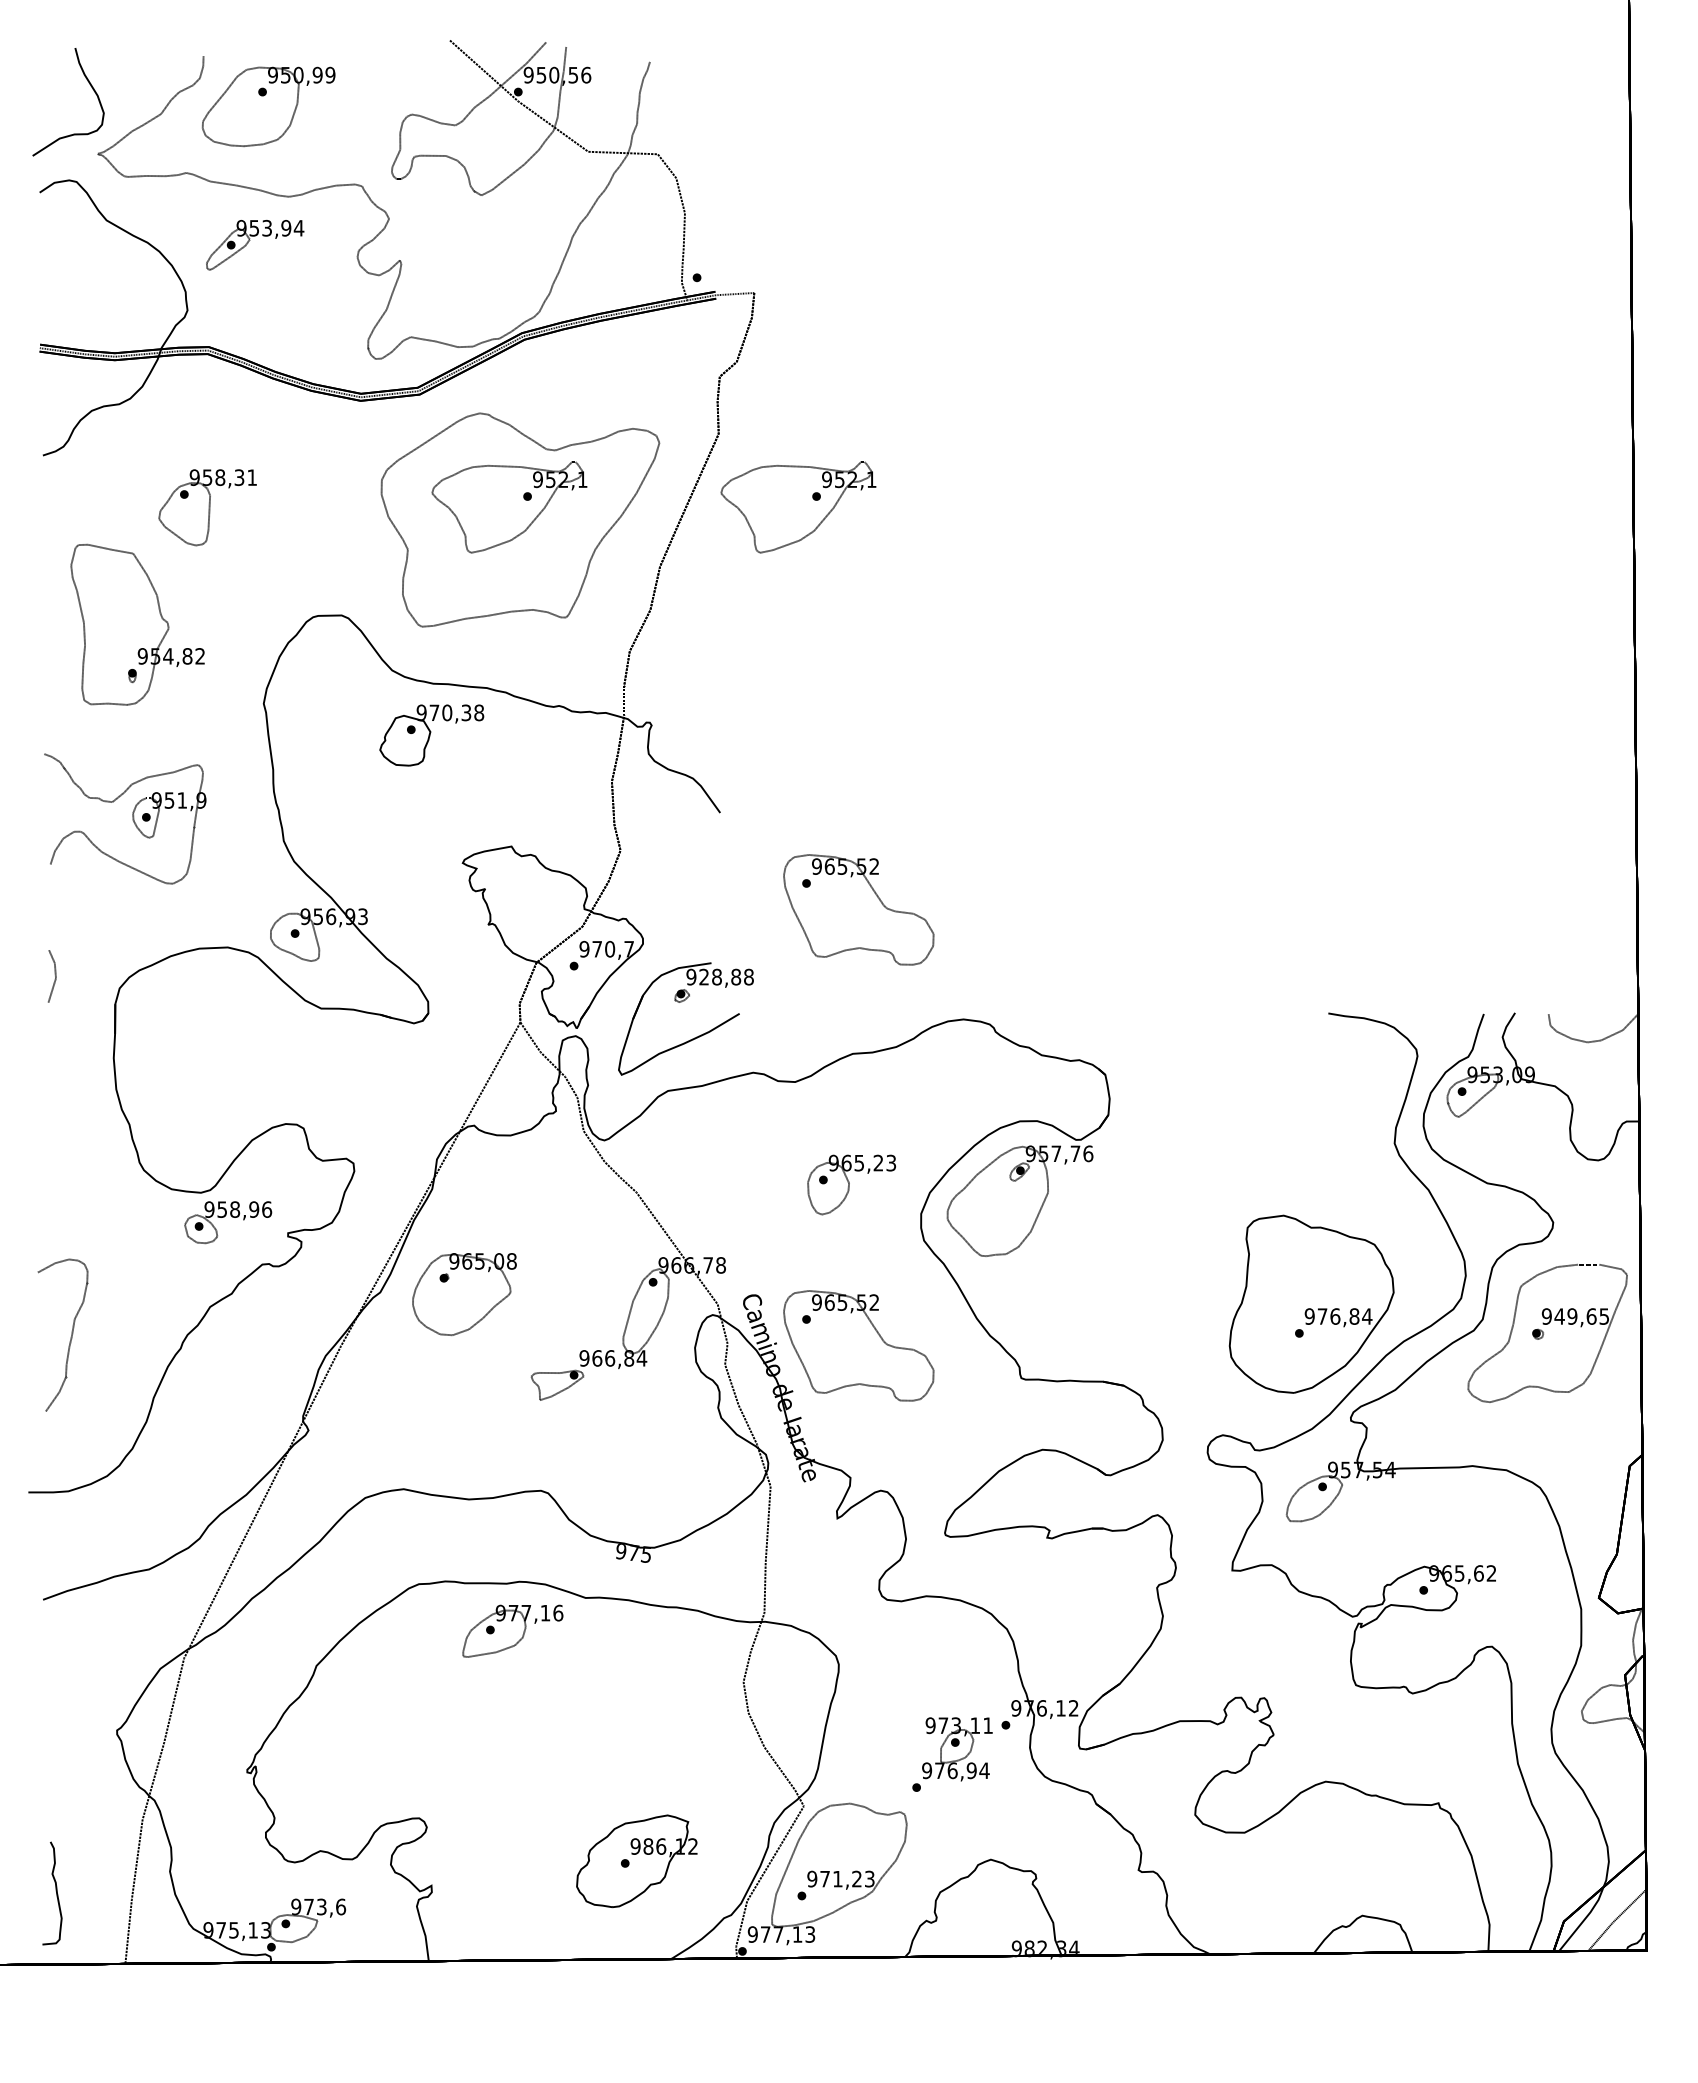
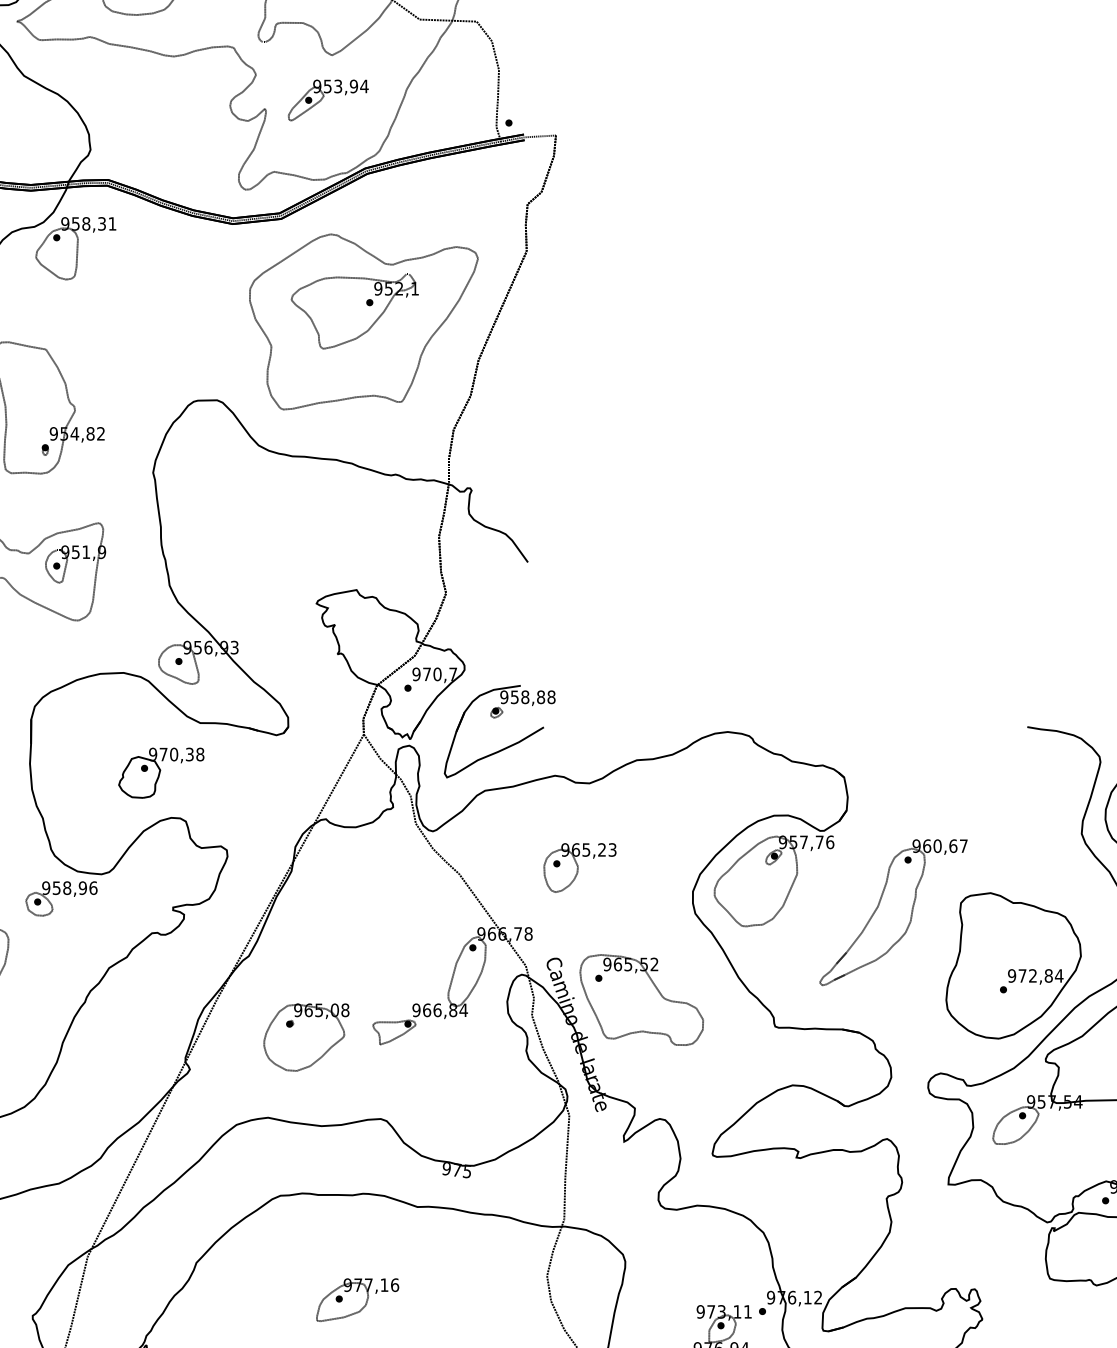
part: (250, 240) -> (324, 96), moved
part: (207, 507) -> (75, 248), moved
part: (798, 507) -> (592, 311), removed
part: (431, 735) -> (161, 773), moved
part: (858, 909) -> (641, 641), removed
text: (703, 976) -> (514, 696), 928,88 -> 958,88
part: (851, 1184) -> (579, 867), moved
part: (224, 1217) -> (58, 894), moved
part: (1165, 1239) -> (893, 912), added
part: (464, 1294) -> (306, 1037), moved
text: (1335, 1316) -> (1033, 975), 976,84 -> 972,84
part: (512, 1630) -> (357, 1299), moved

